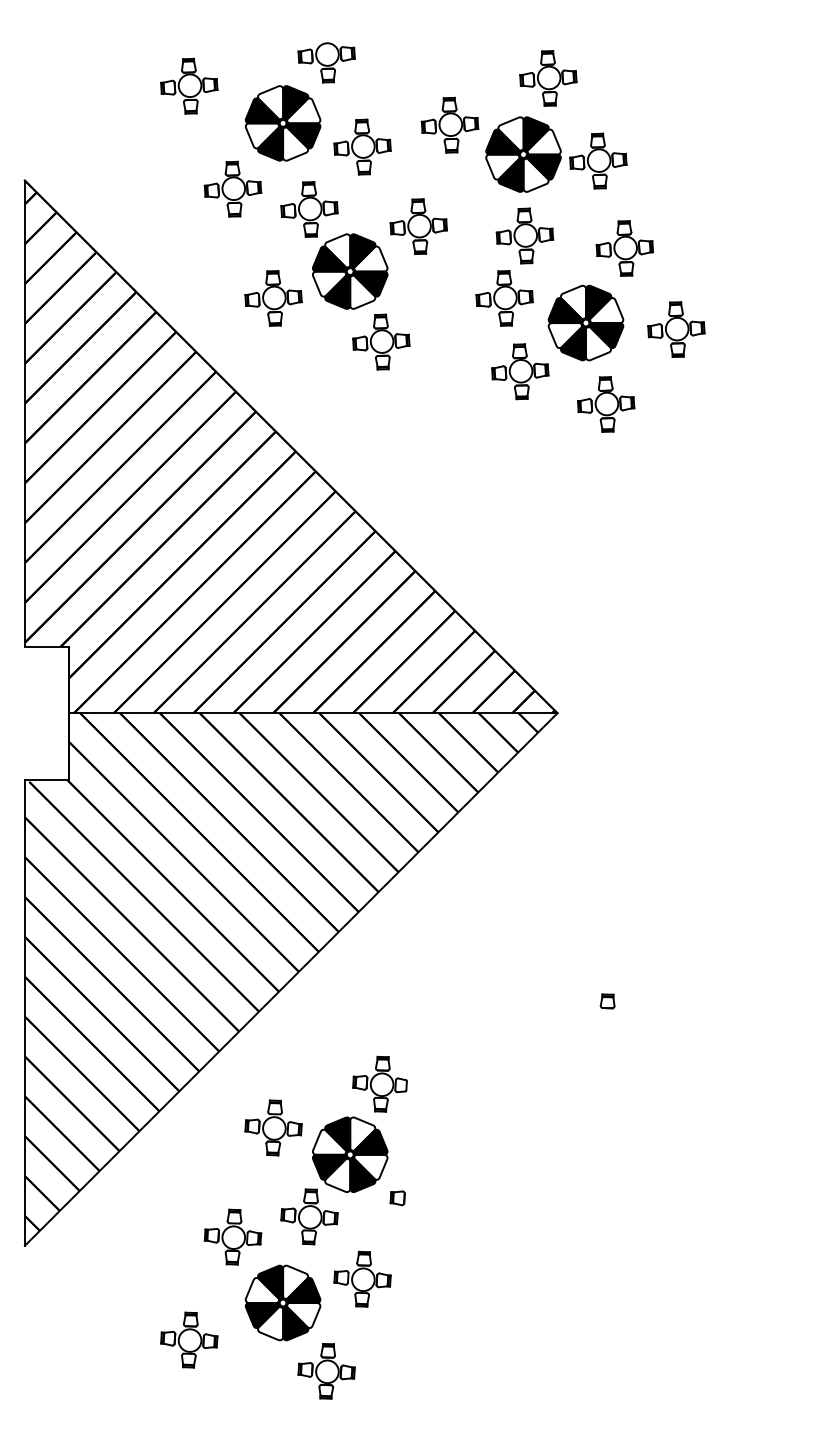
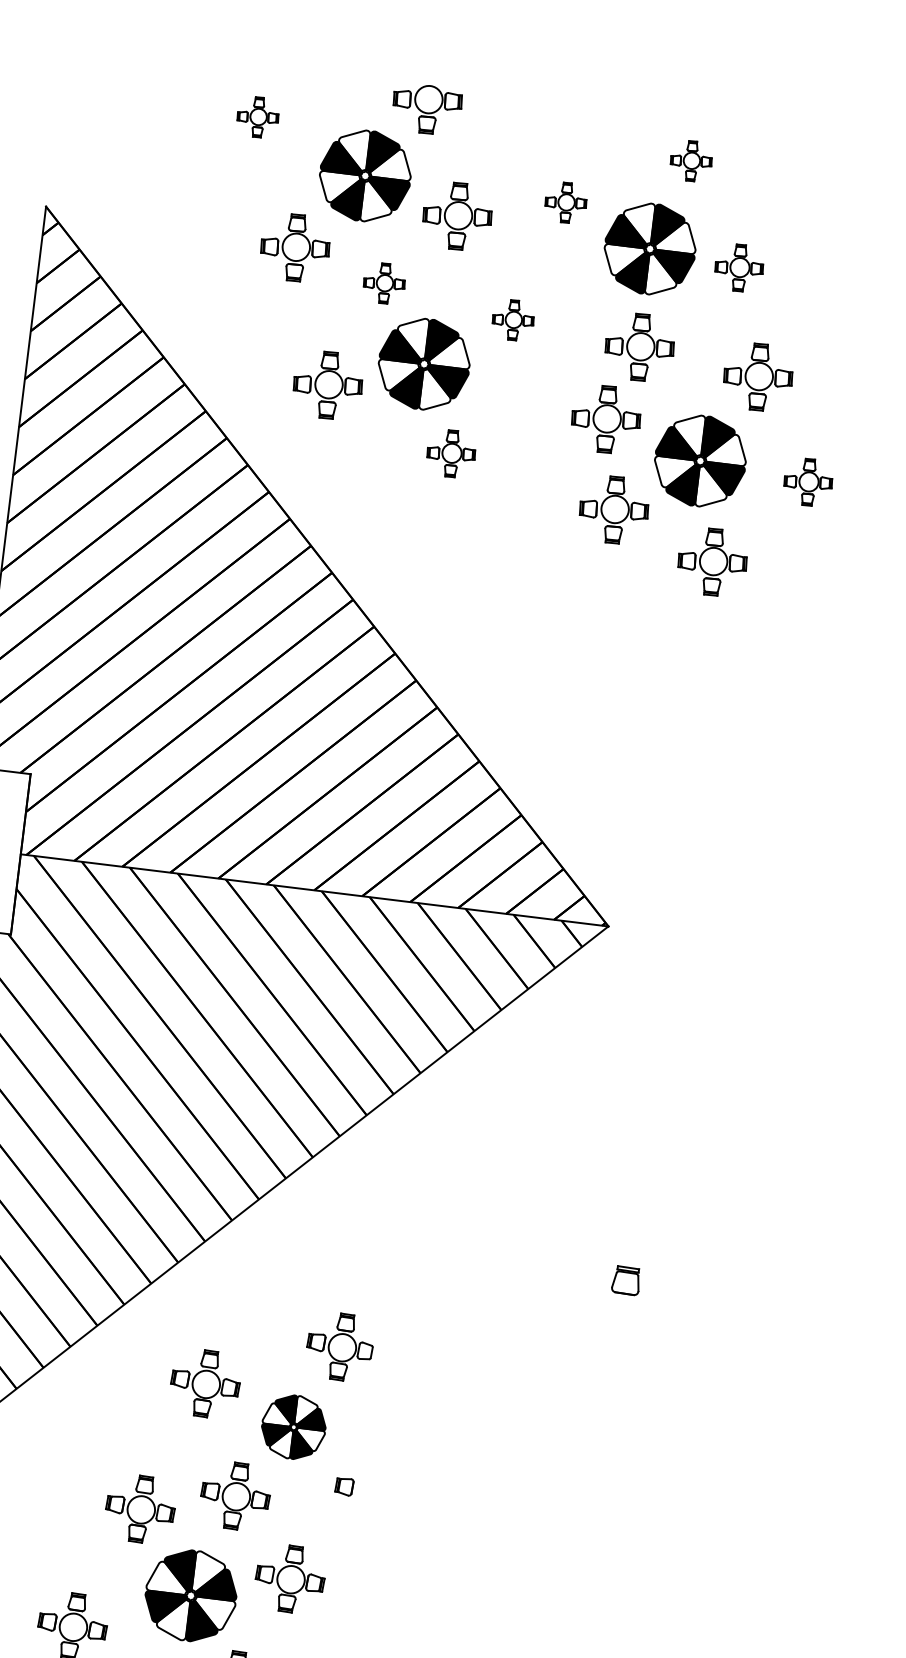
part: (548, 78) -> (691, 161), size x0.6
part: (189, 85) -> (258, 116), size x0.6
part: (449, 124) -> (565, 201), size x0.6
part: (598, 160) -> (739, 267), size x0.7
part: (309, 209) -> (384, 283), size x0.6
part: (418, 226) -> (513, 320), size x0.6
part: (676, 329) -> (808, 482), size x0.7
part: (381, 341) -> (451, 453), size x0.7
part: (607, 1001) -> (626, 1280), size x1.6
part: (350, 1154) -> (294, 1427), size x0.7

